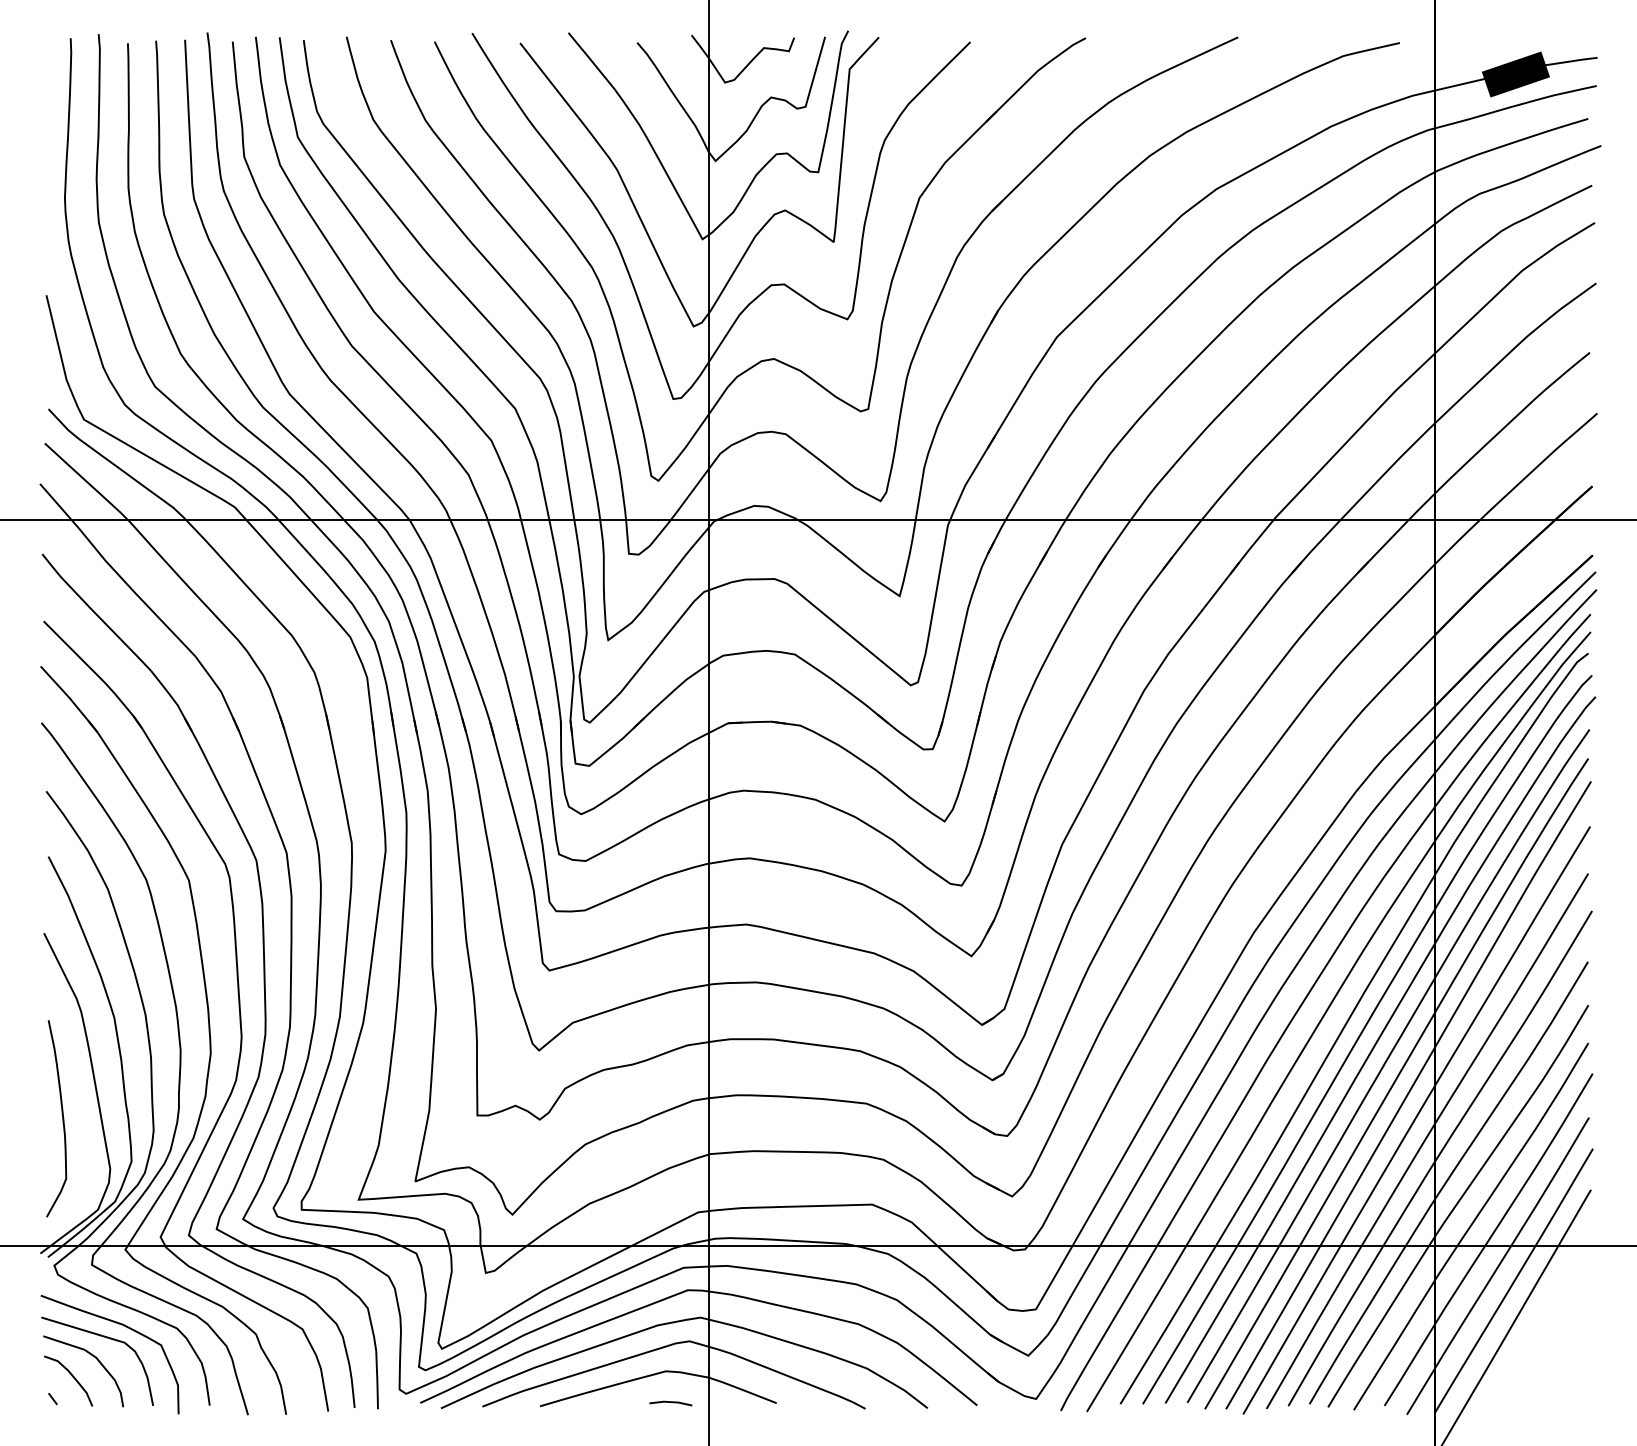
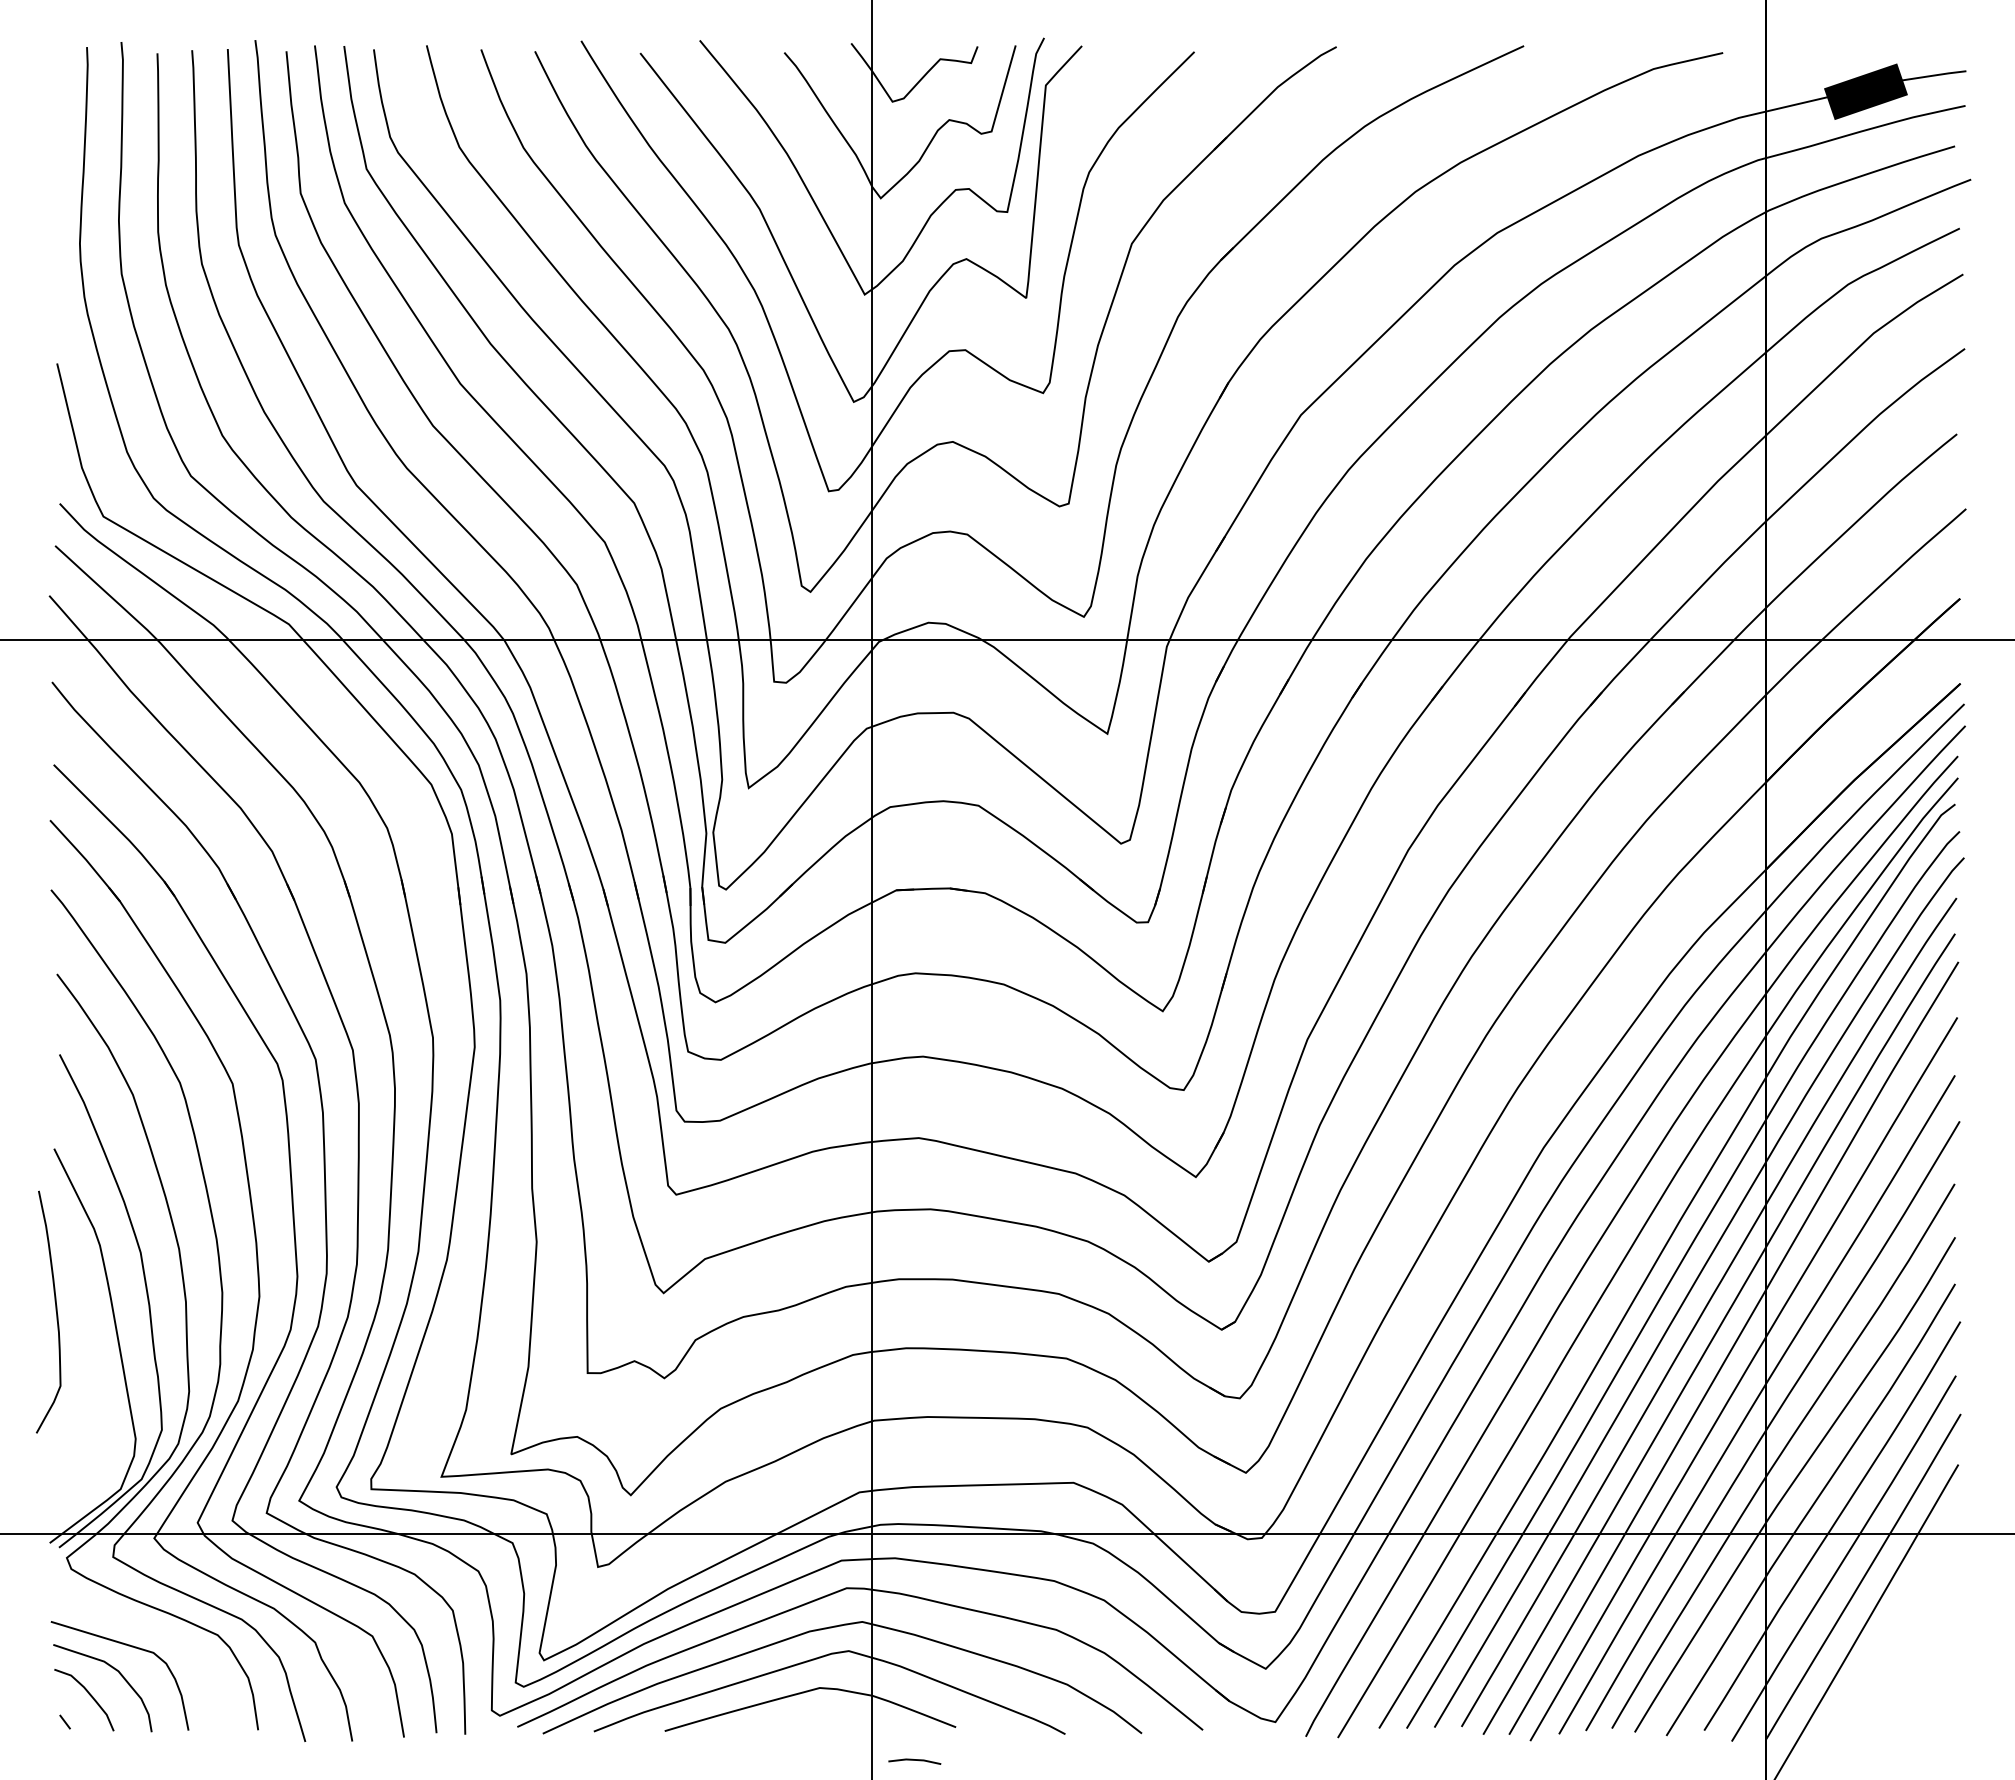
curve: (62, 1118) -> (55, 1311), moved
curve: (119, 1324) -> (147, 1630), removed
line: (670, 1402) -> (914, 1760), moved

